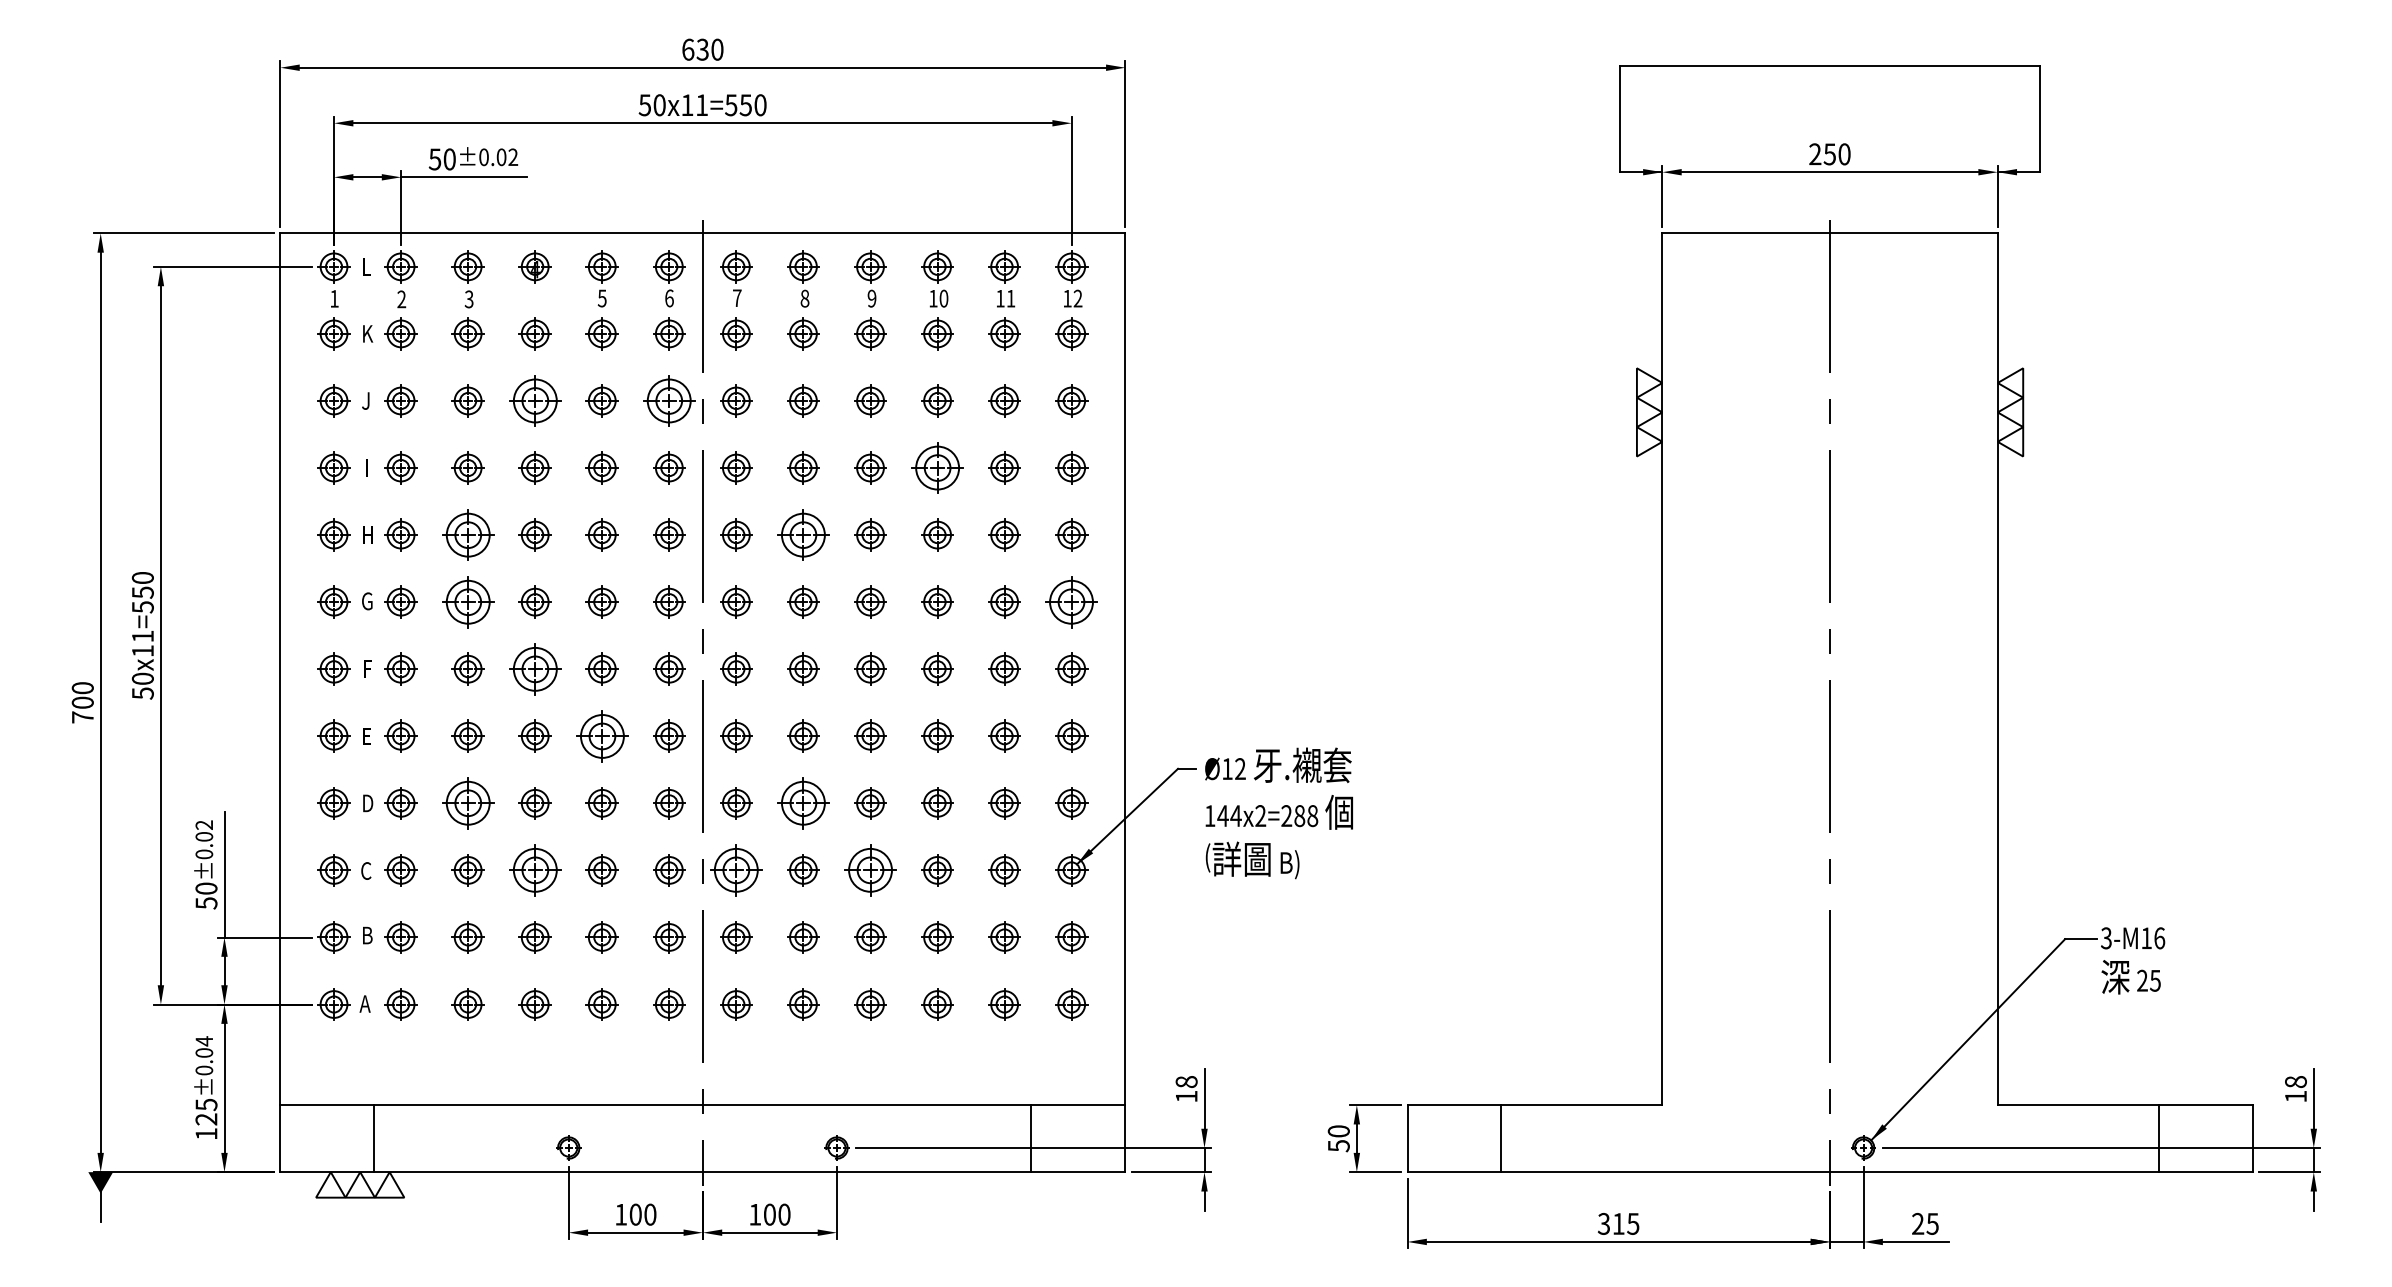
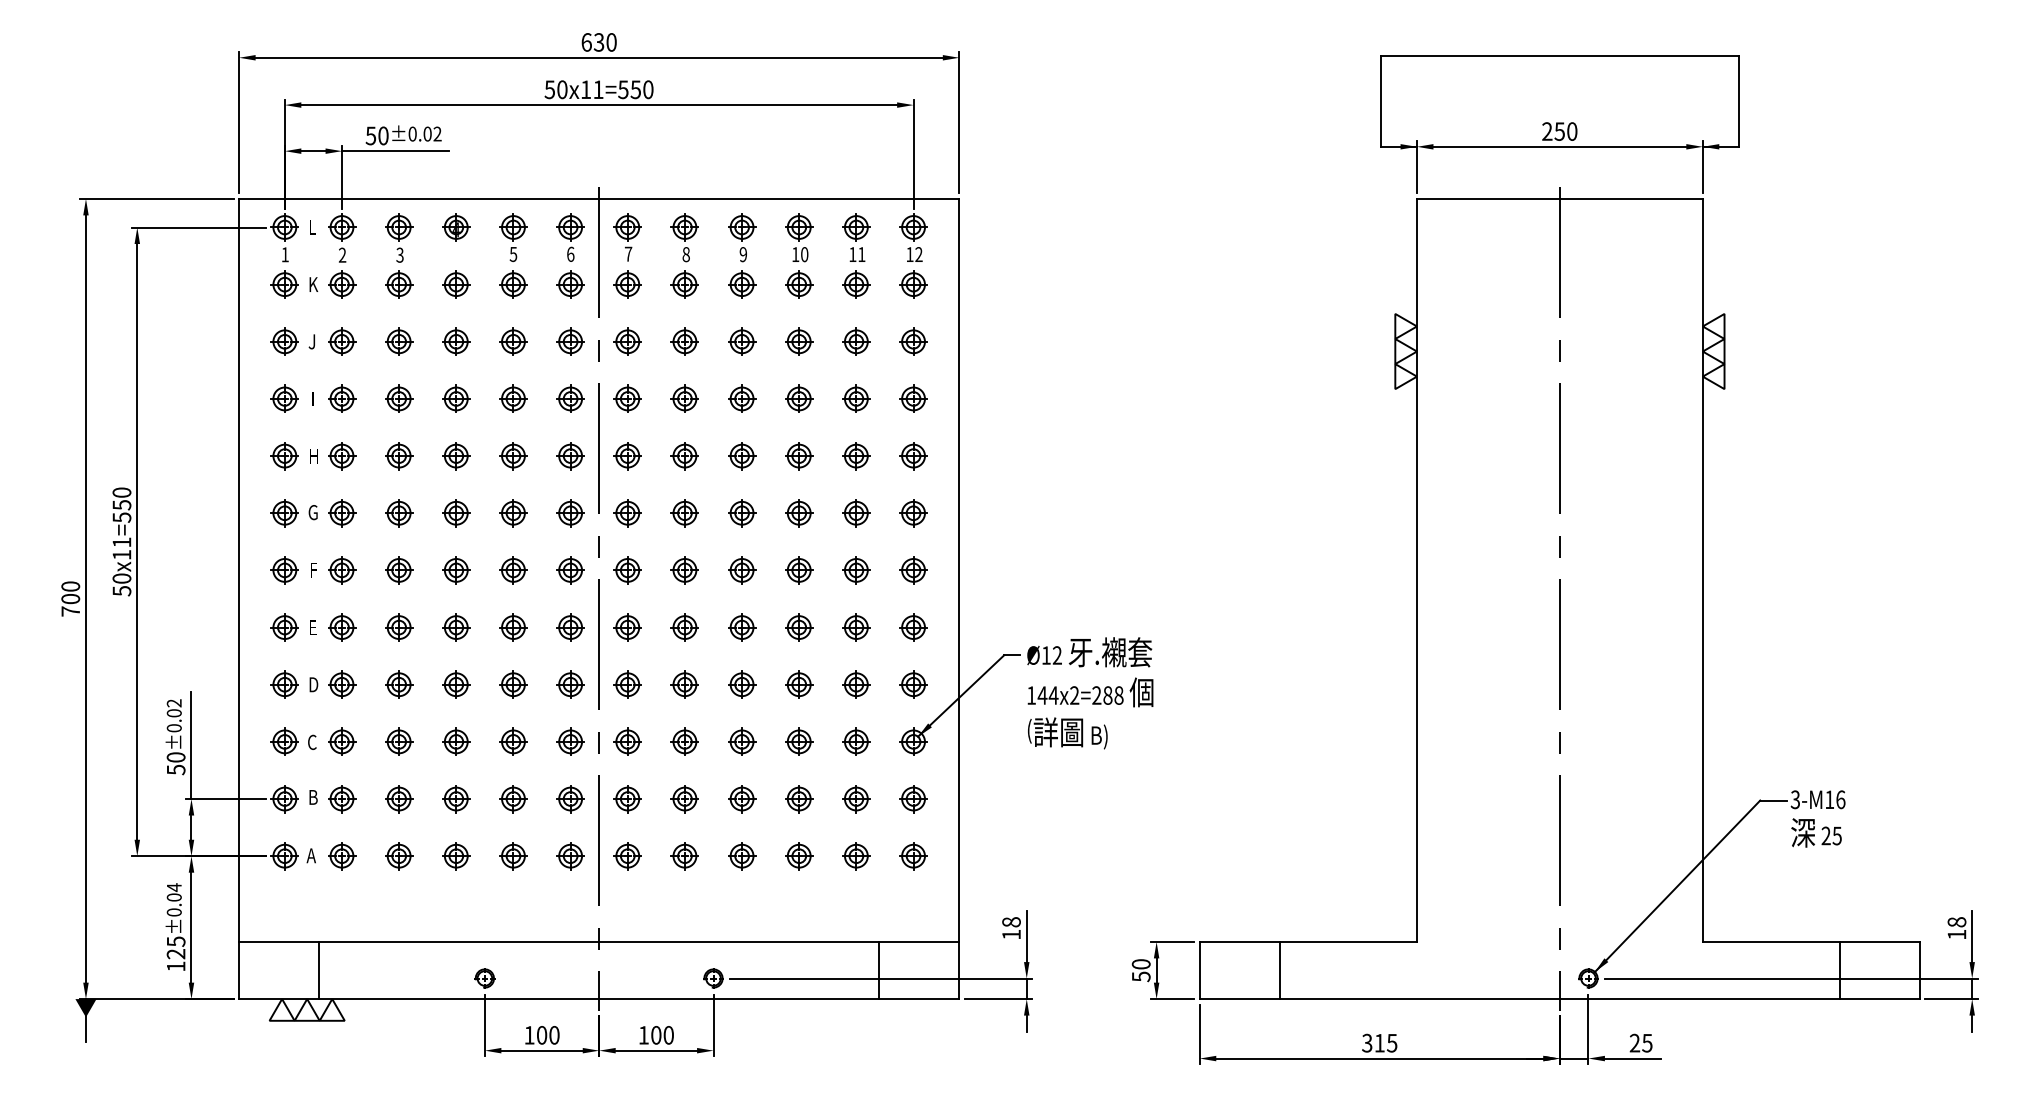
part: (534, 400) -> (455, 341), size x0.62
part: (669, 400) -> (570, 341), size x0.62
part: (937, 467) -> (799, 398), size x0.62
part: (467, 534) -> (398, 455), size x0.62
part: (803, 534) -> (684, 455), size x0.62
part: (467, 601) -> (398, 512), size x0.62
part: (1071, 601) -> (913, 512), size x0.62
part: (534, 668) -> (455, 569), size x0.62
part: (601, 735) -> (512, 626), size x0.62
part: (467, 803) -> (398, 684), size x0.62
part: (803, 803) -> (684, 684), size x0.62
part: (534, 870) -> (455, 741), size x0.62
part: (736, 870) -> (627, 741), size x0.62
part: (870, 870) -> (742, 741), size x0.62

